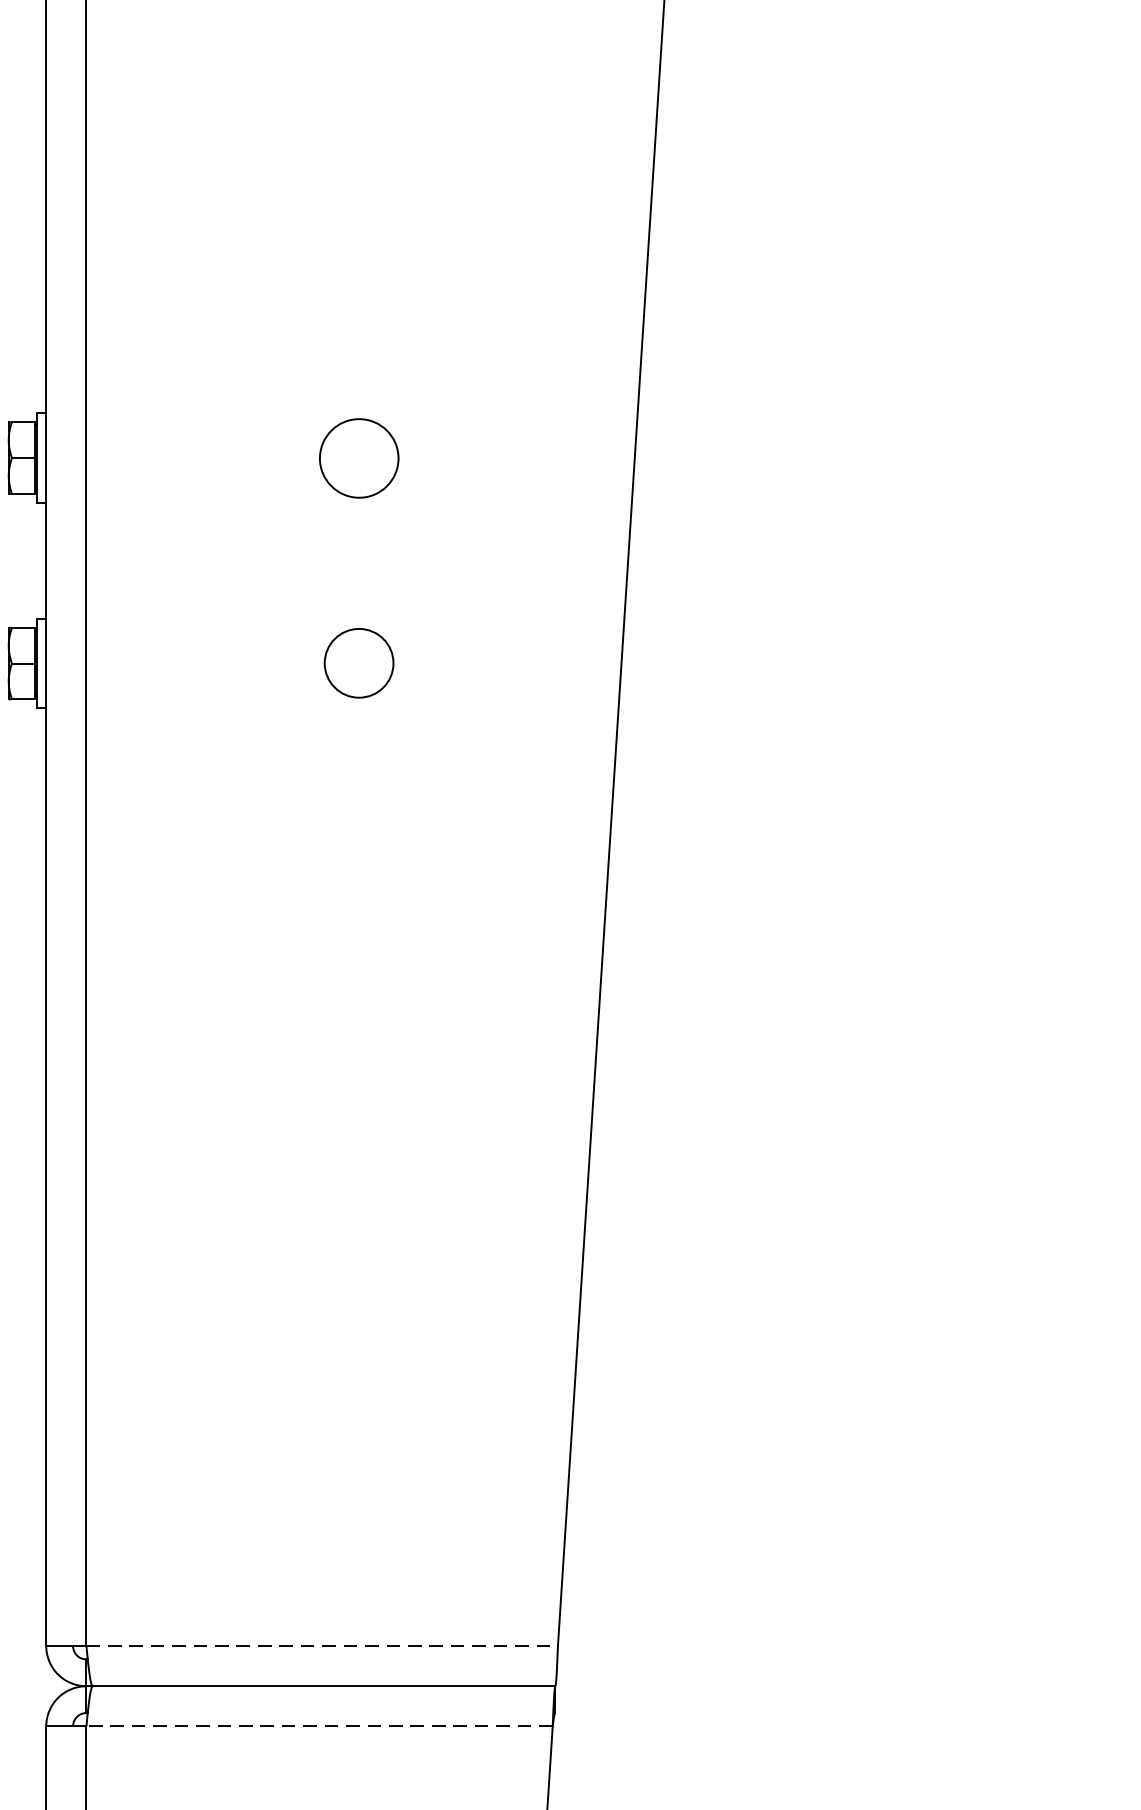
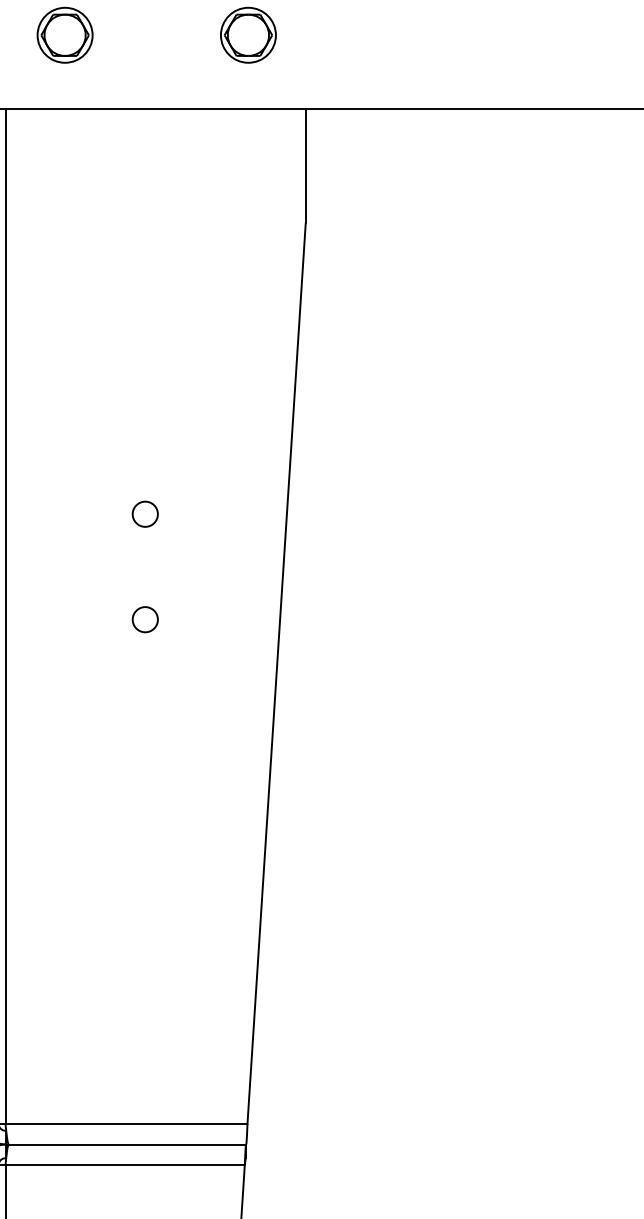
circle: (357, 456) -> (144, 513), size x0.62
circle: (357, 663) -> (144, 619), size x0.71
line: (322, 1645) -> (126, 1123), dashed -> solid
line: (320, 1727) -> (125, 1165), dashed -> solid

